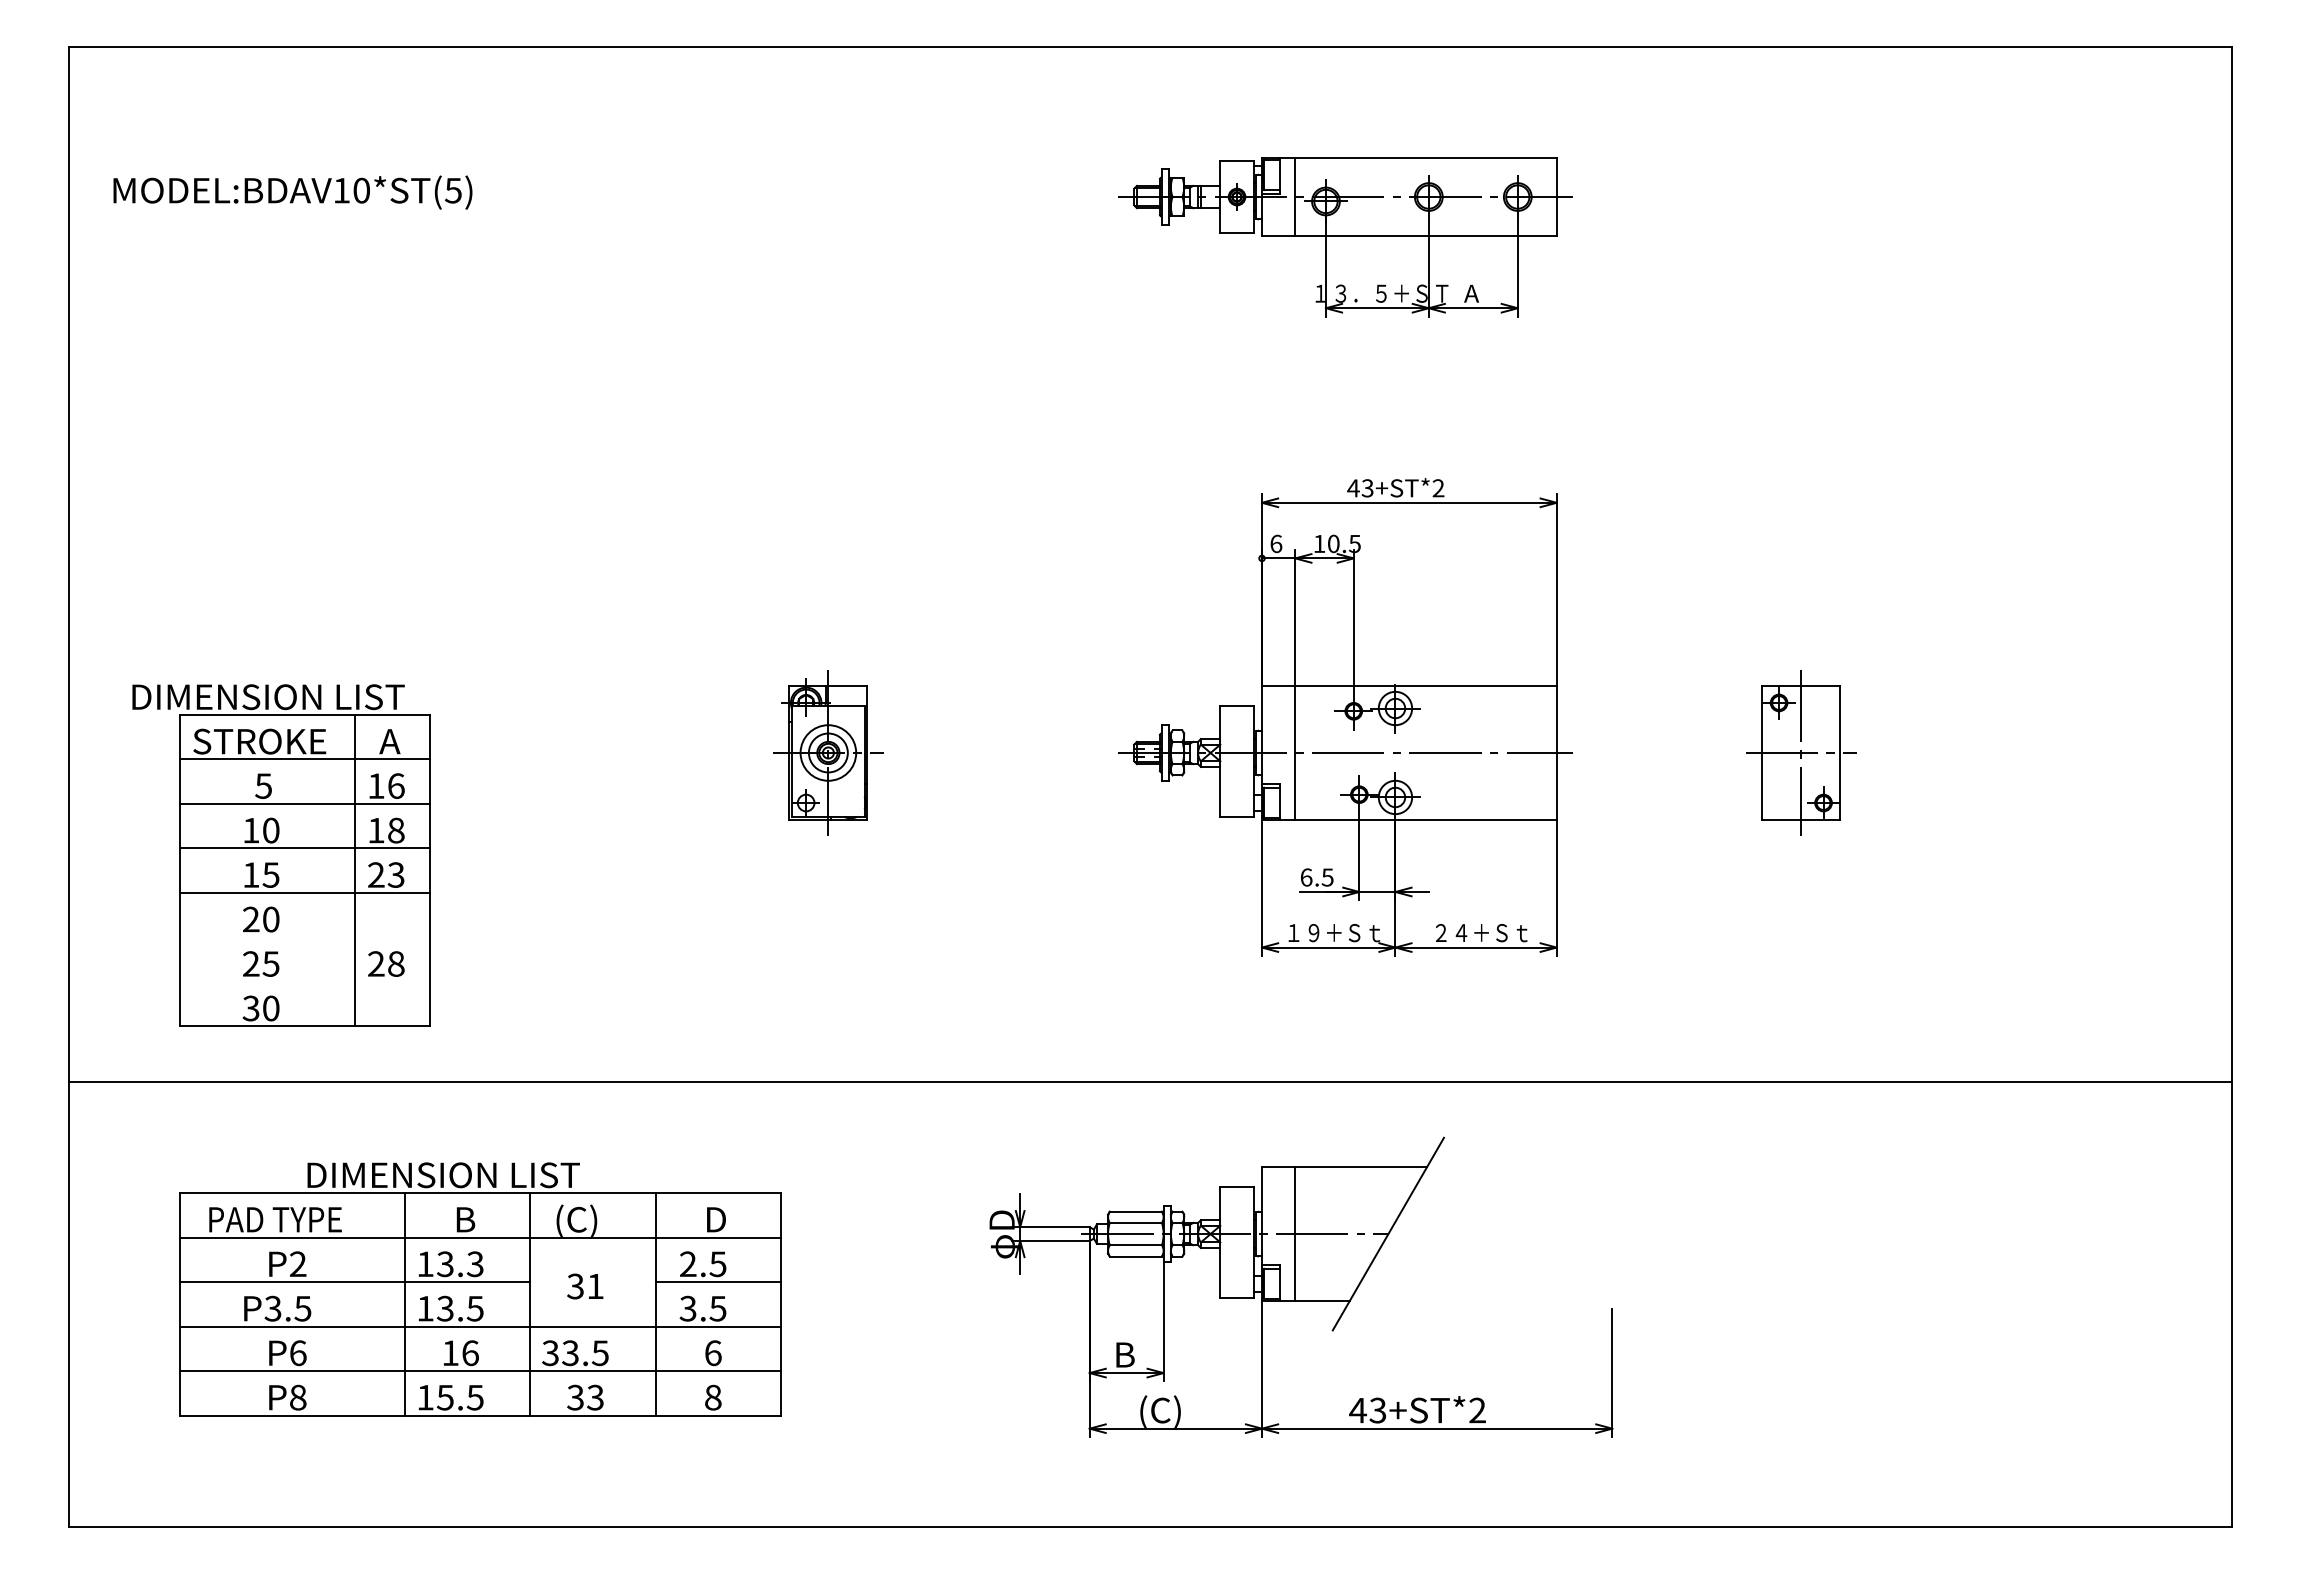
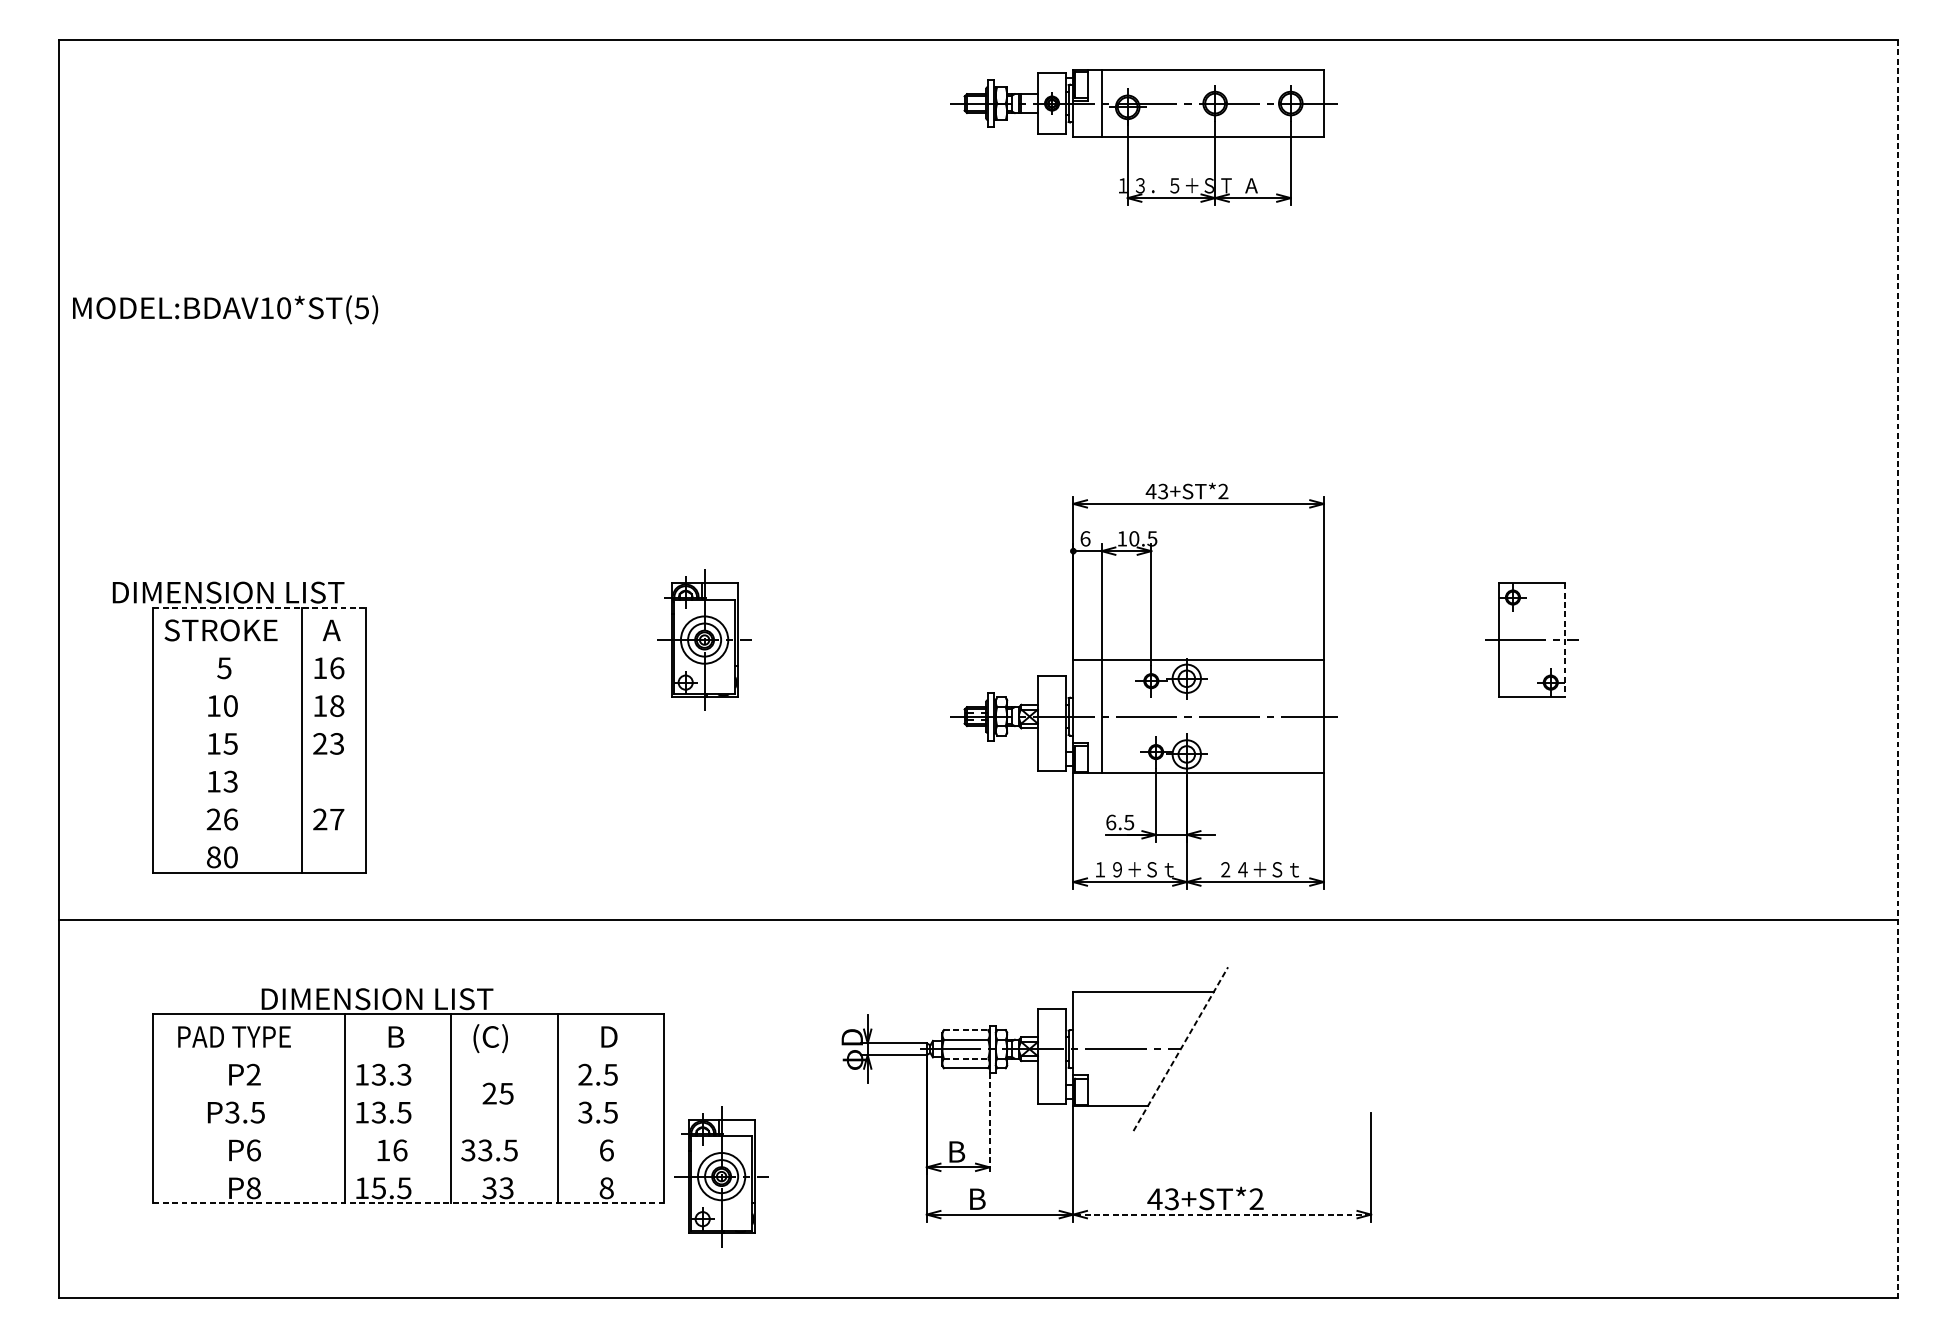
text: (292, 192) -> (225, 309), moved
part: (1345, 237) -> (1144, 137), moved
line: (305, 715) -> (259, 608), solid -> dashed
part: (1345, 717) -> (1144, 686), moved
line: (1801, 752) -> (1532, 639), removed
line: (1840, 753) -> (1565, 640), solid -> dashed
line: (305, 759) -> (259, 645), removed
line: (2231, 786) -> (1897, 668), solid -> dashed
line: (305, 803) -> (259, 683), removed
line: (305, 848) -> (259, 721), removed
line: (305, 892) -> (259, 758), removed
text: (261, 919) -> (222, 781), 20 -> 13
text: (270, 963) -> (230, 819), 25 -> 26
text: (396, 963) -> (337, 819), 28 -> 27
text: (250, 1008) -> (213, 857), 30 -> 80
line: (1136, 1211) -> (966, 1029), solid -> dashed
line: (1295, 1233) -> (1101, 1048), removed
line: (1388, 1233) -> (1180, 1048), solid -> dashed
line: (480, 1237) -> (408, 1052), removed
line: (1136, 1245) -> (966, 1058), solid -> dashed
line: (355, 1282) -> (302, 1090), removed
line: (717, 1282) -> (610, 1090), removed
text: (585, 1286) -> (498, 1093), 31 -> 25
line: (1163, 1321) -> (989, 1123), solid -> dashed
line: (480, 1326) -> (408, 1127), removed
line: (480, 1371) -> (408, 1166), removed
part: (848, 1383) -> (721, 1176), added
text: (1160, 1411) -> (987, 1200), (C) -> B
line: (480, 1415) -> (408, 1203), solid -> dashed
line: (1436, 1428) -> (1221, 1214), solid -> dashed

